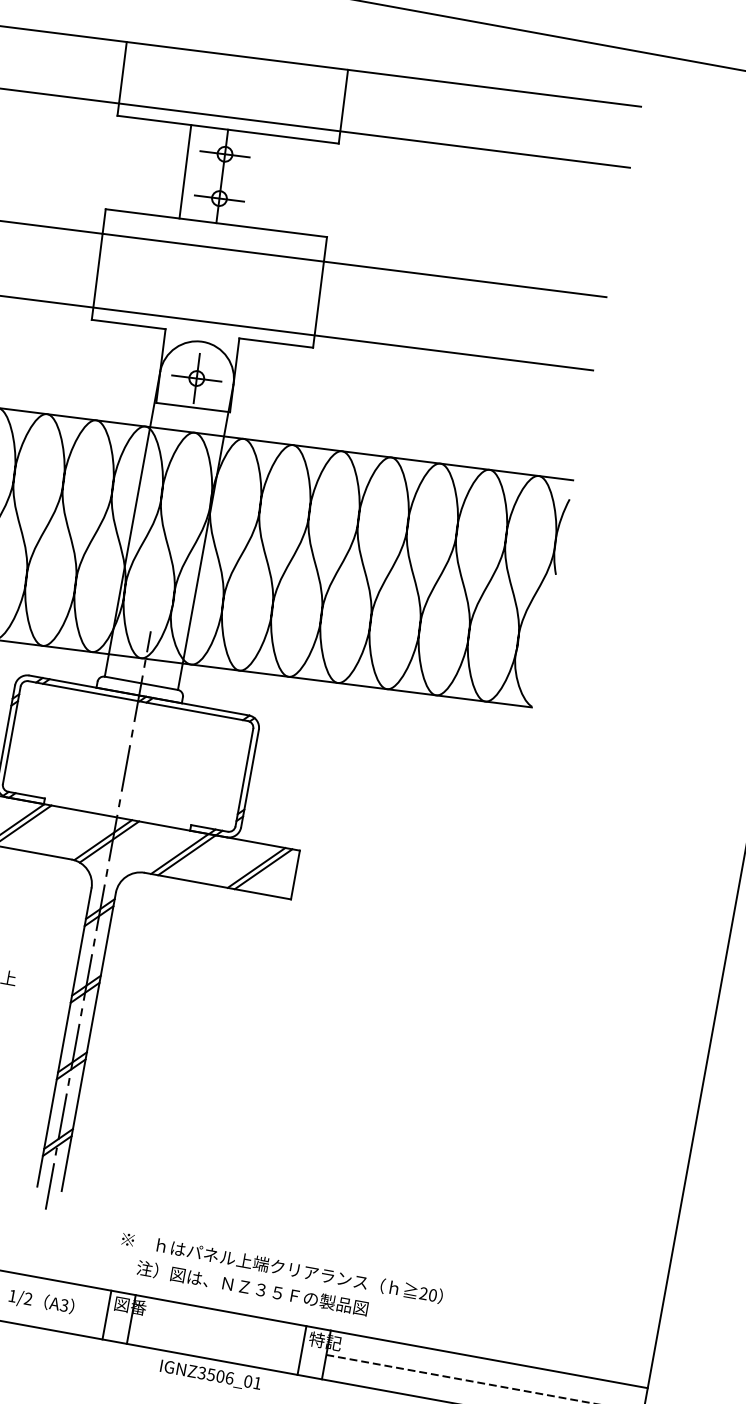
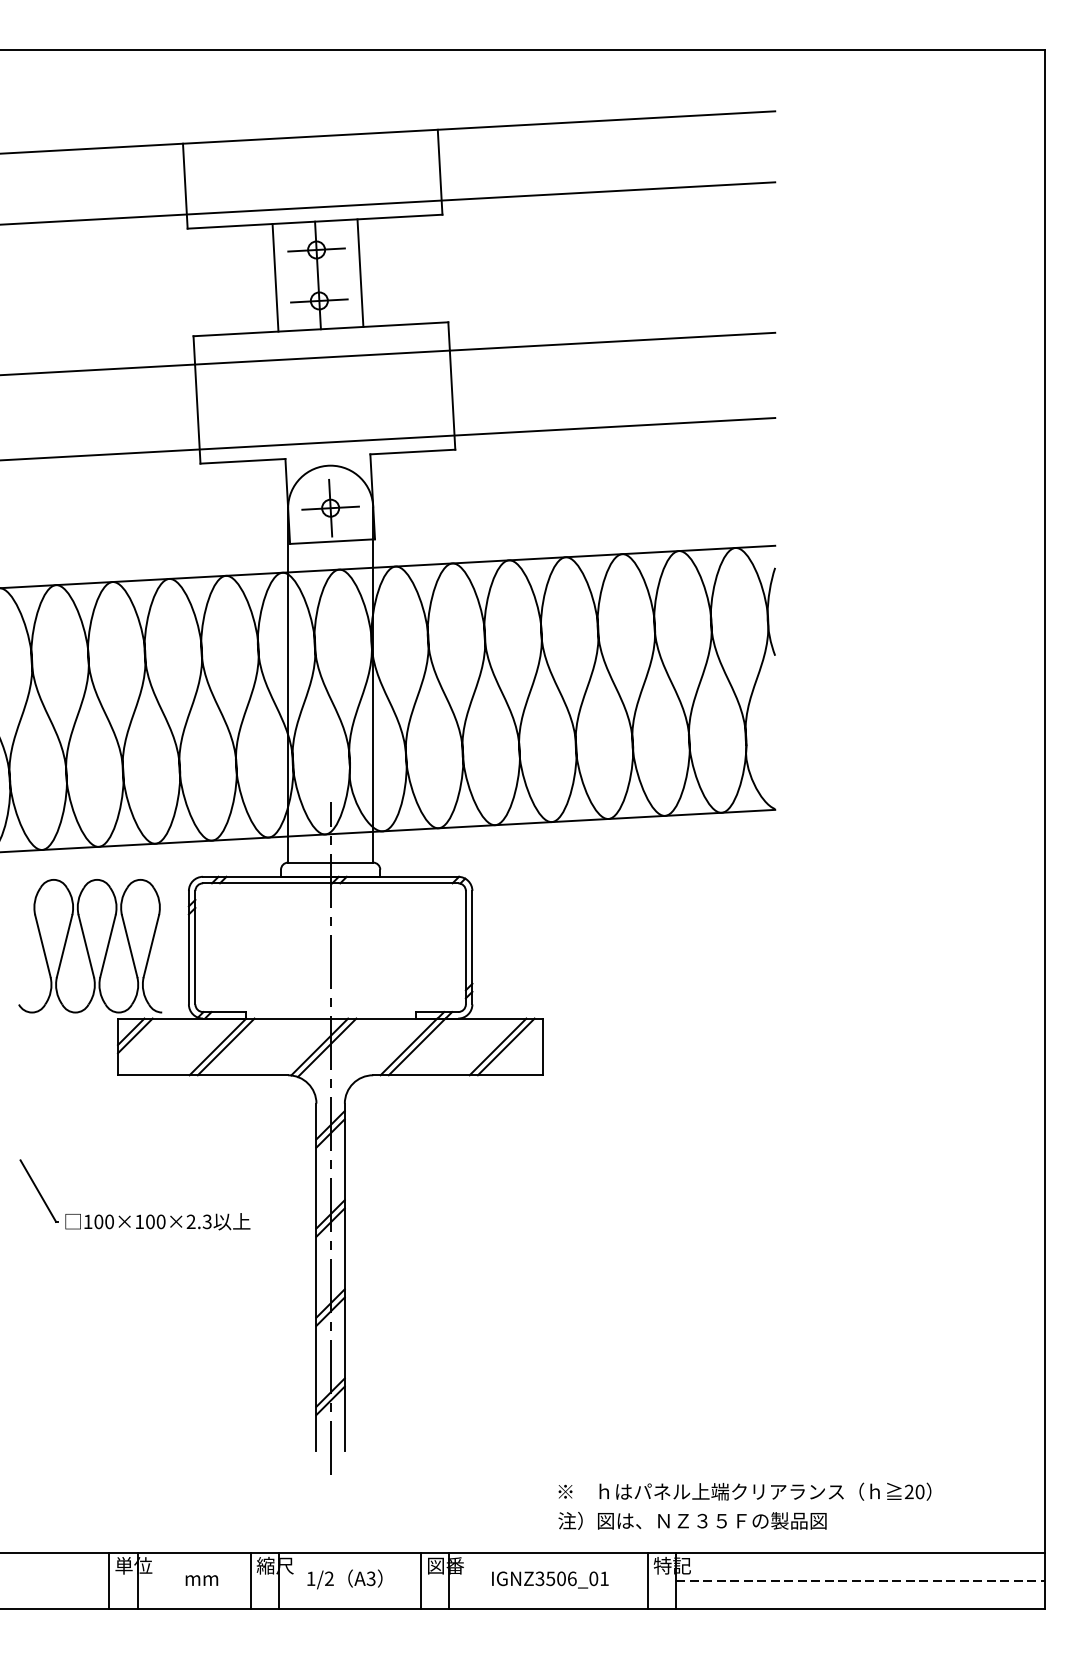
line: (259, 180) -> (360, 272), added
text: (282, 1267) -> (744, 1491), moved
text: (252, 1287) -> (692, 1520), moved
text: (210, 1375) -> (550, 1579), moved

